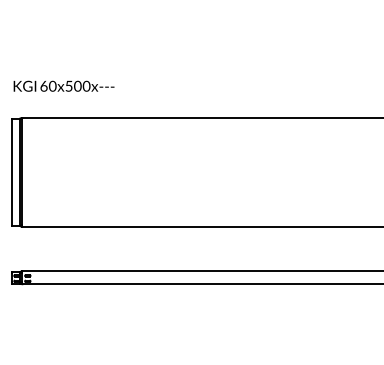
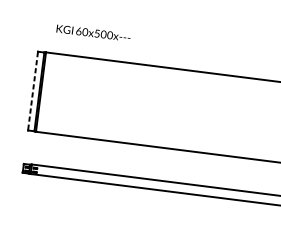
text: (63, 85) -> (93, 32), moved
line: (11, 172) -> (33, 91), solid -> dashed

